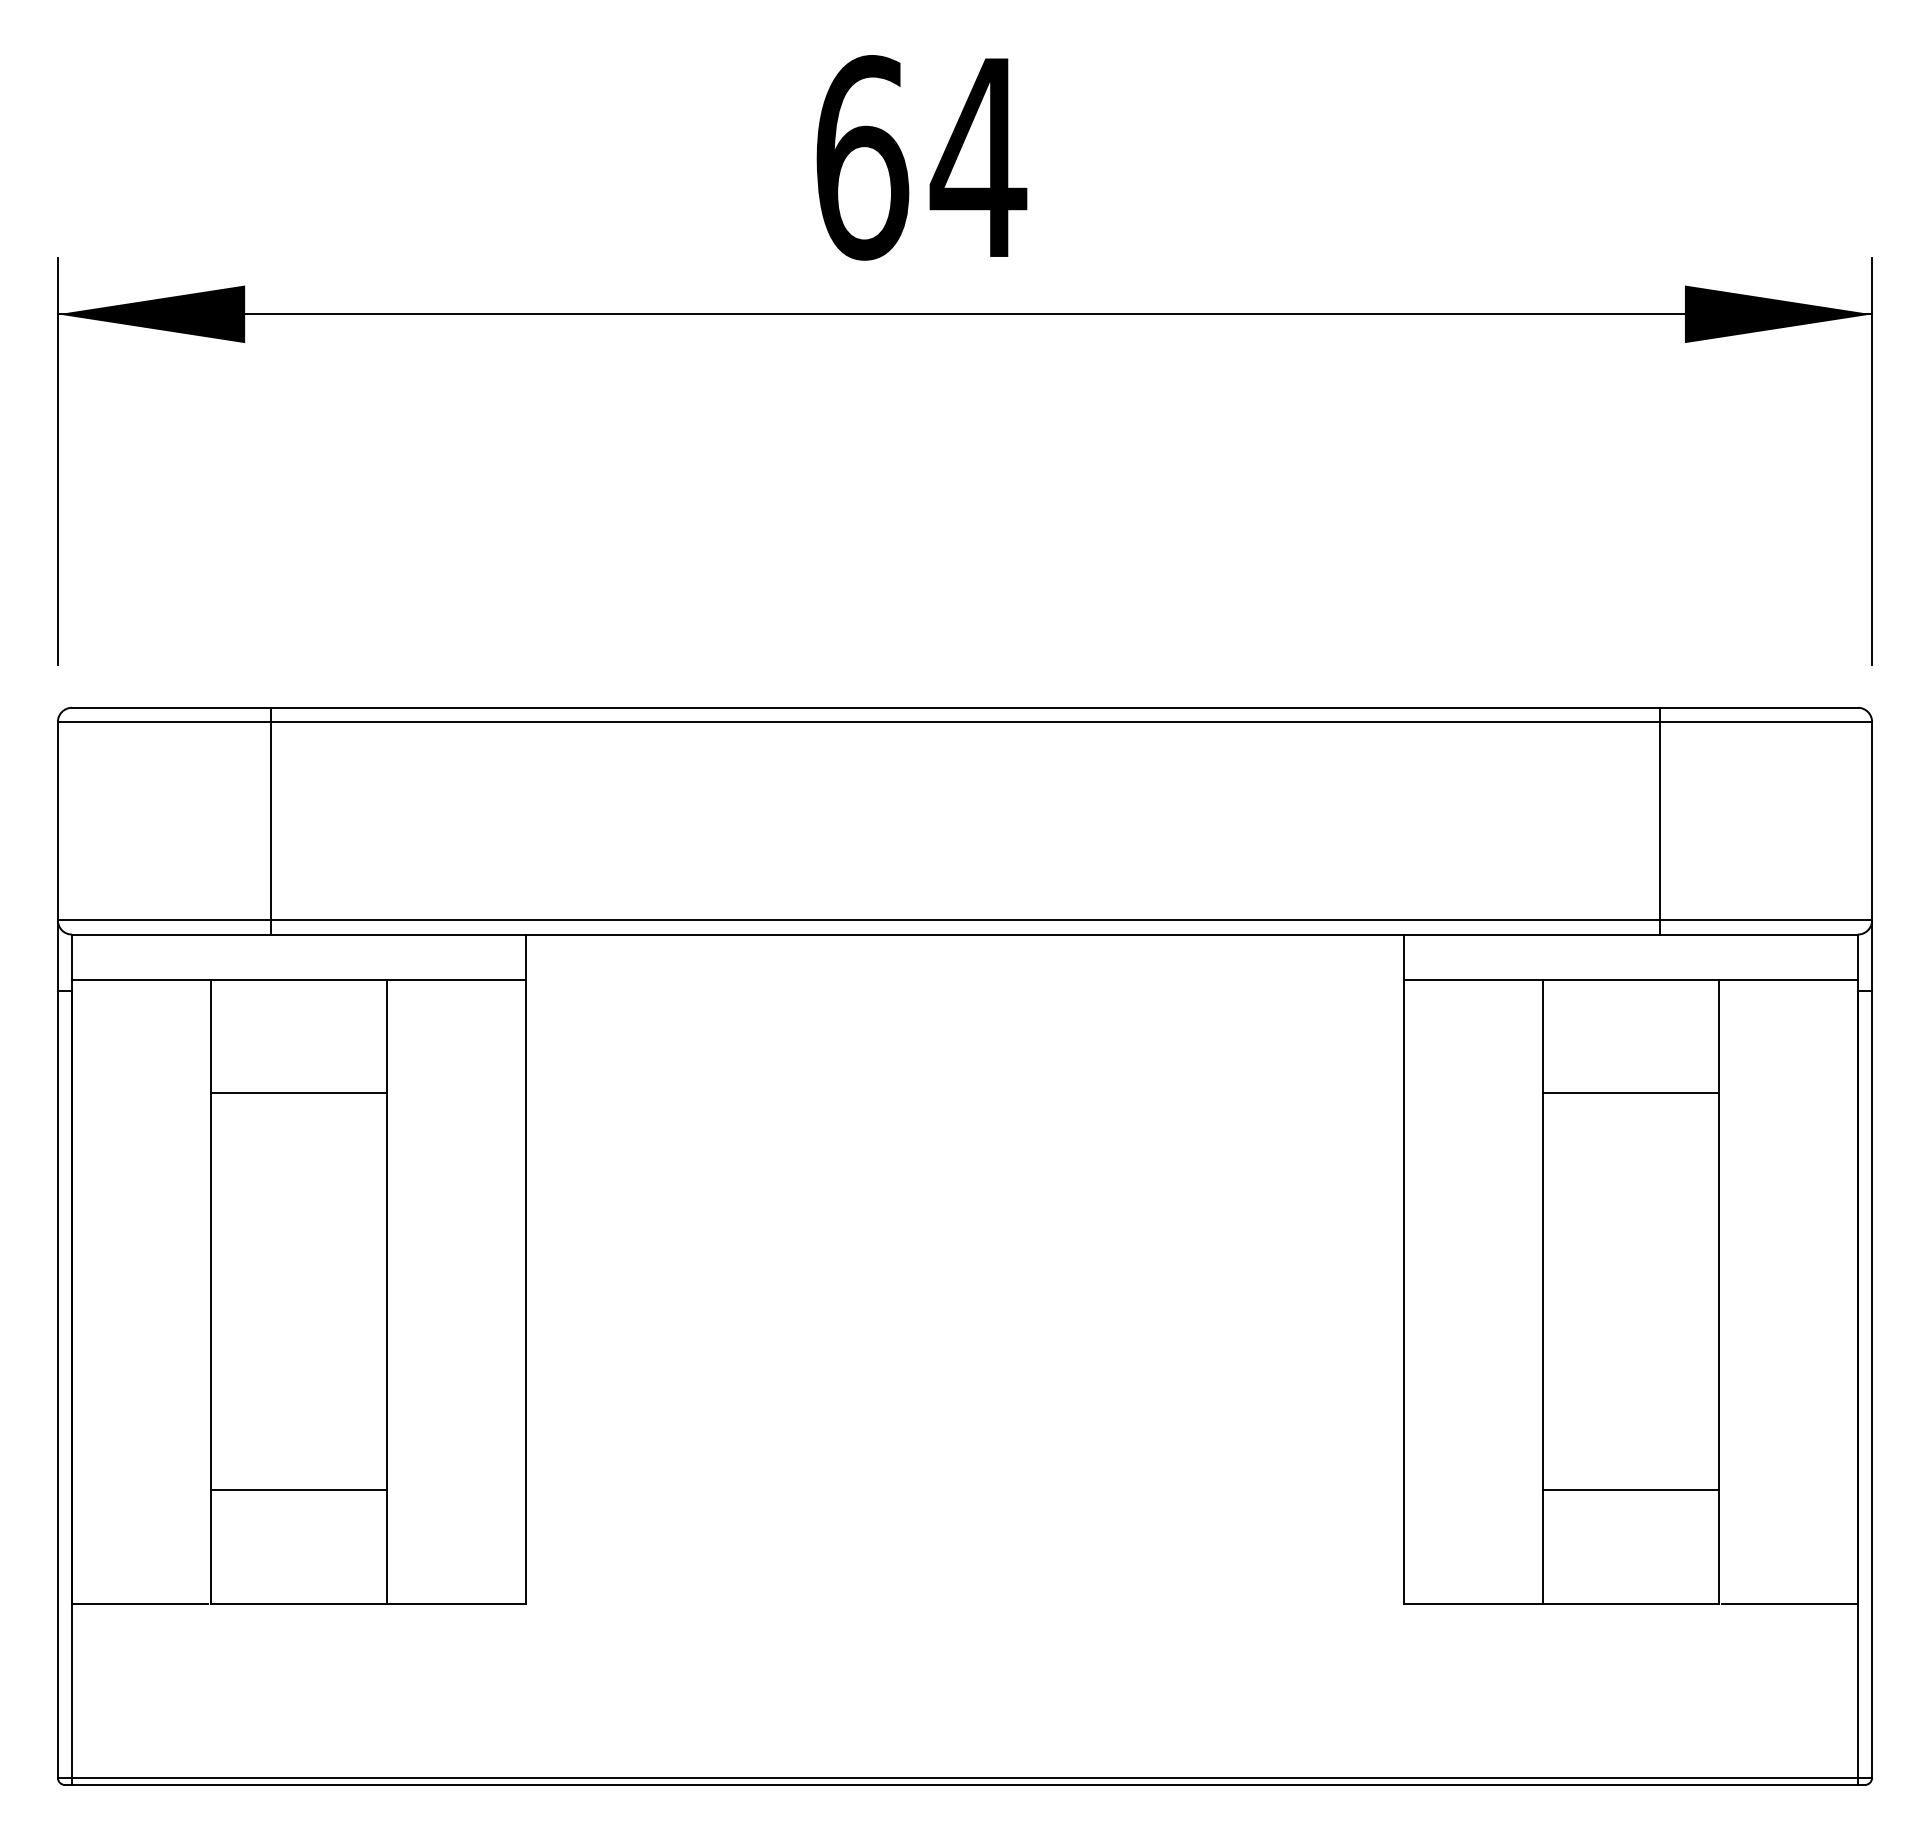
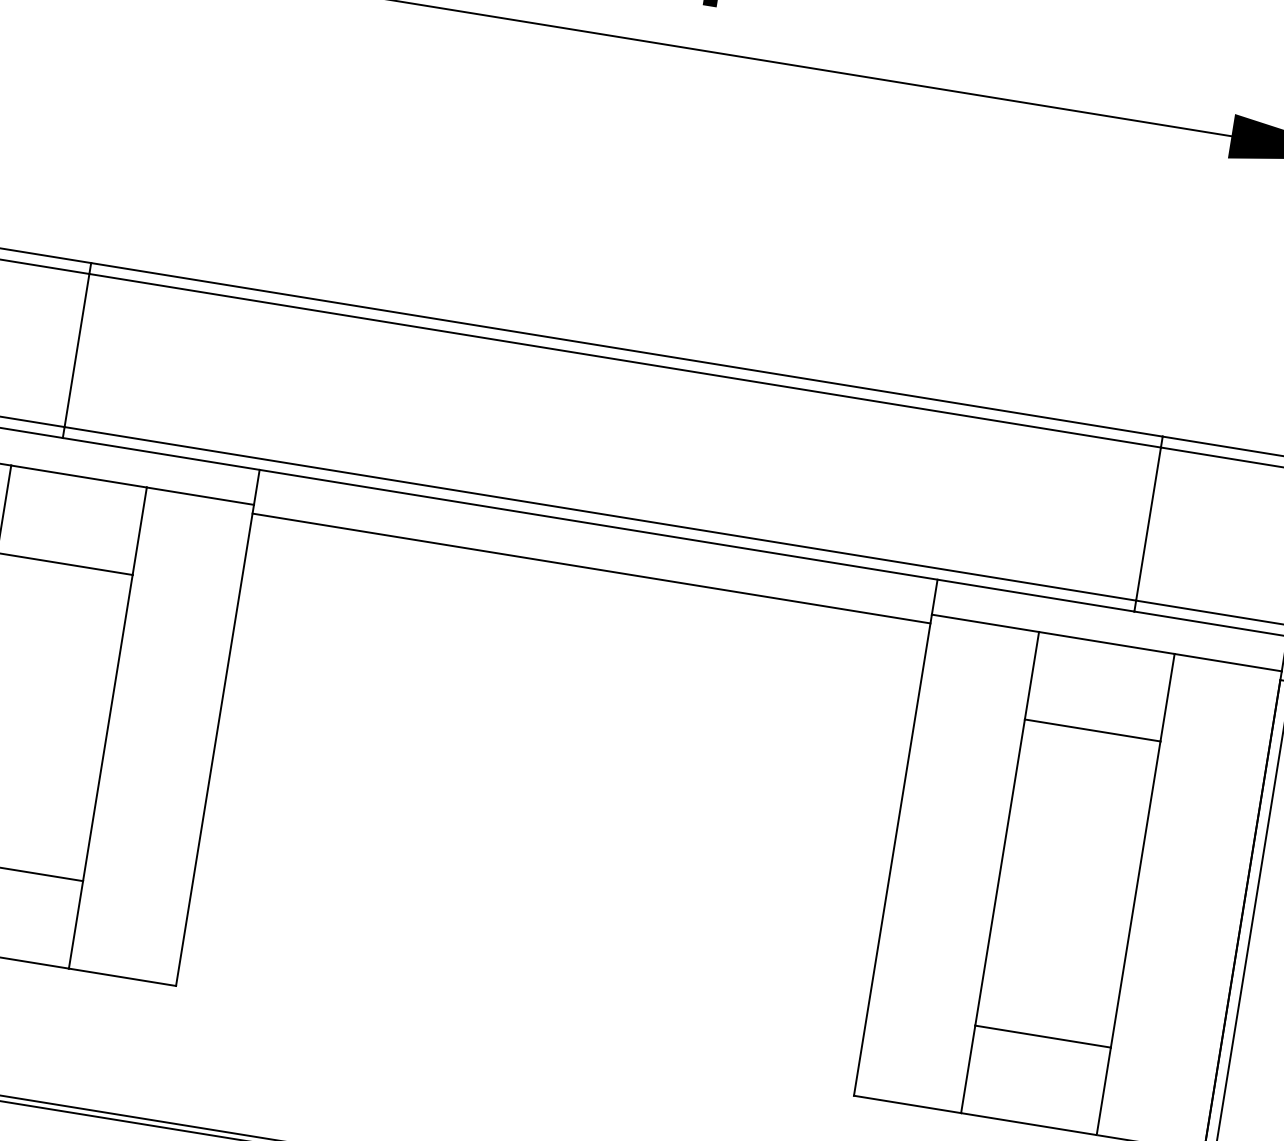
line: (964, 991) -> (591, 568), added

